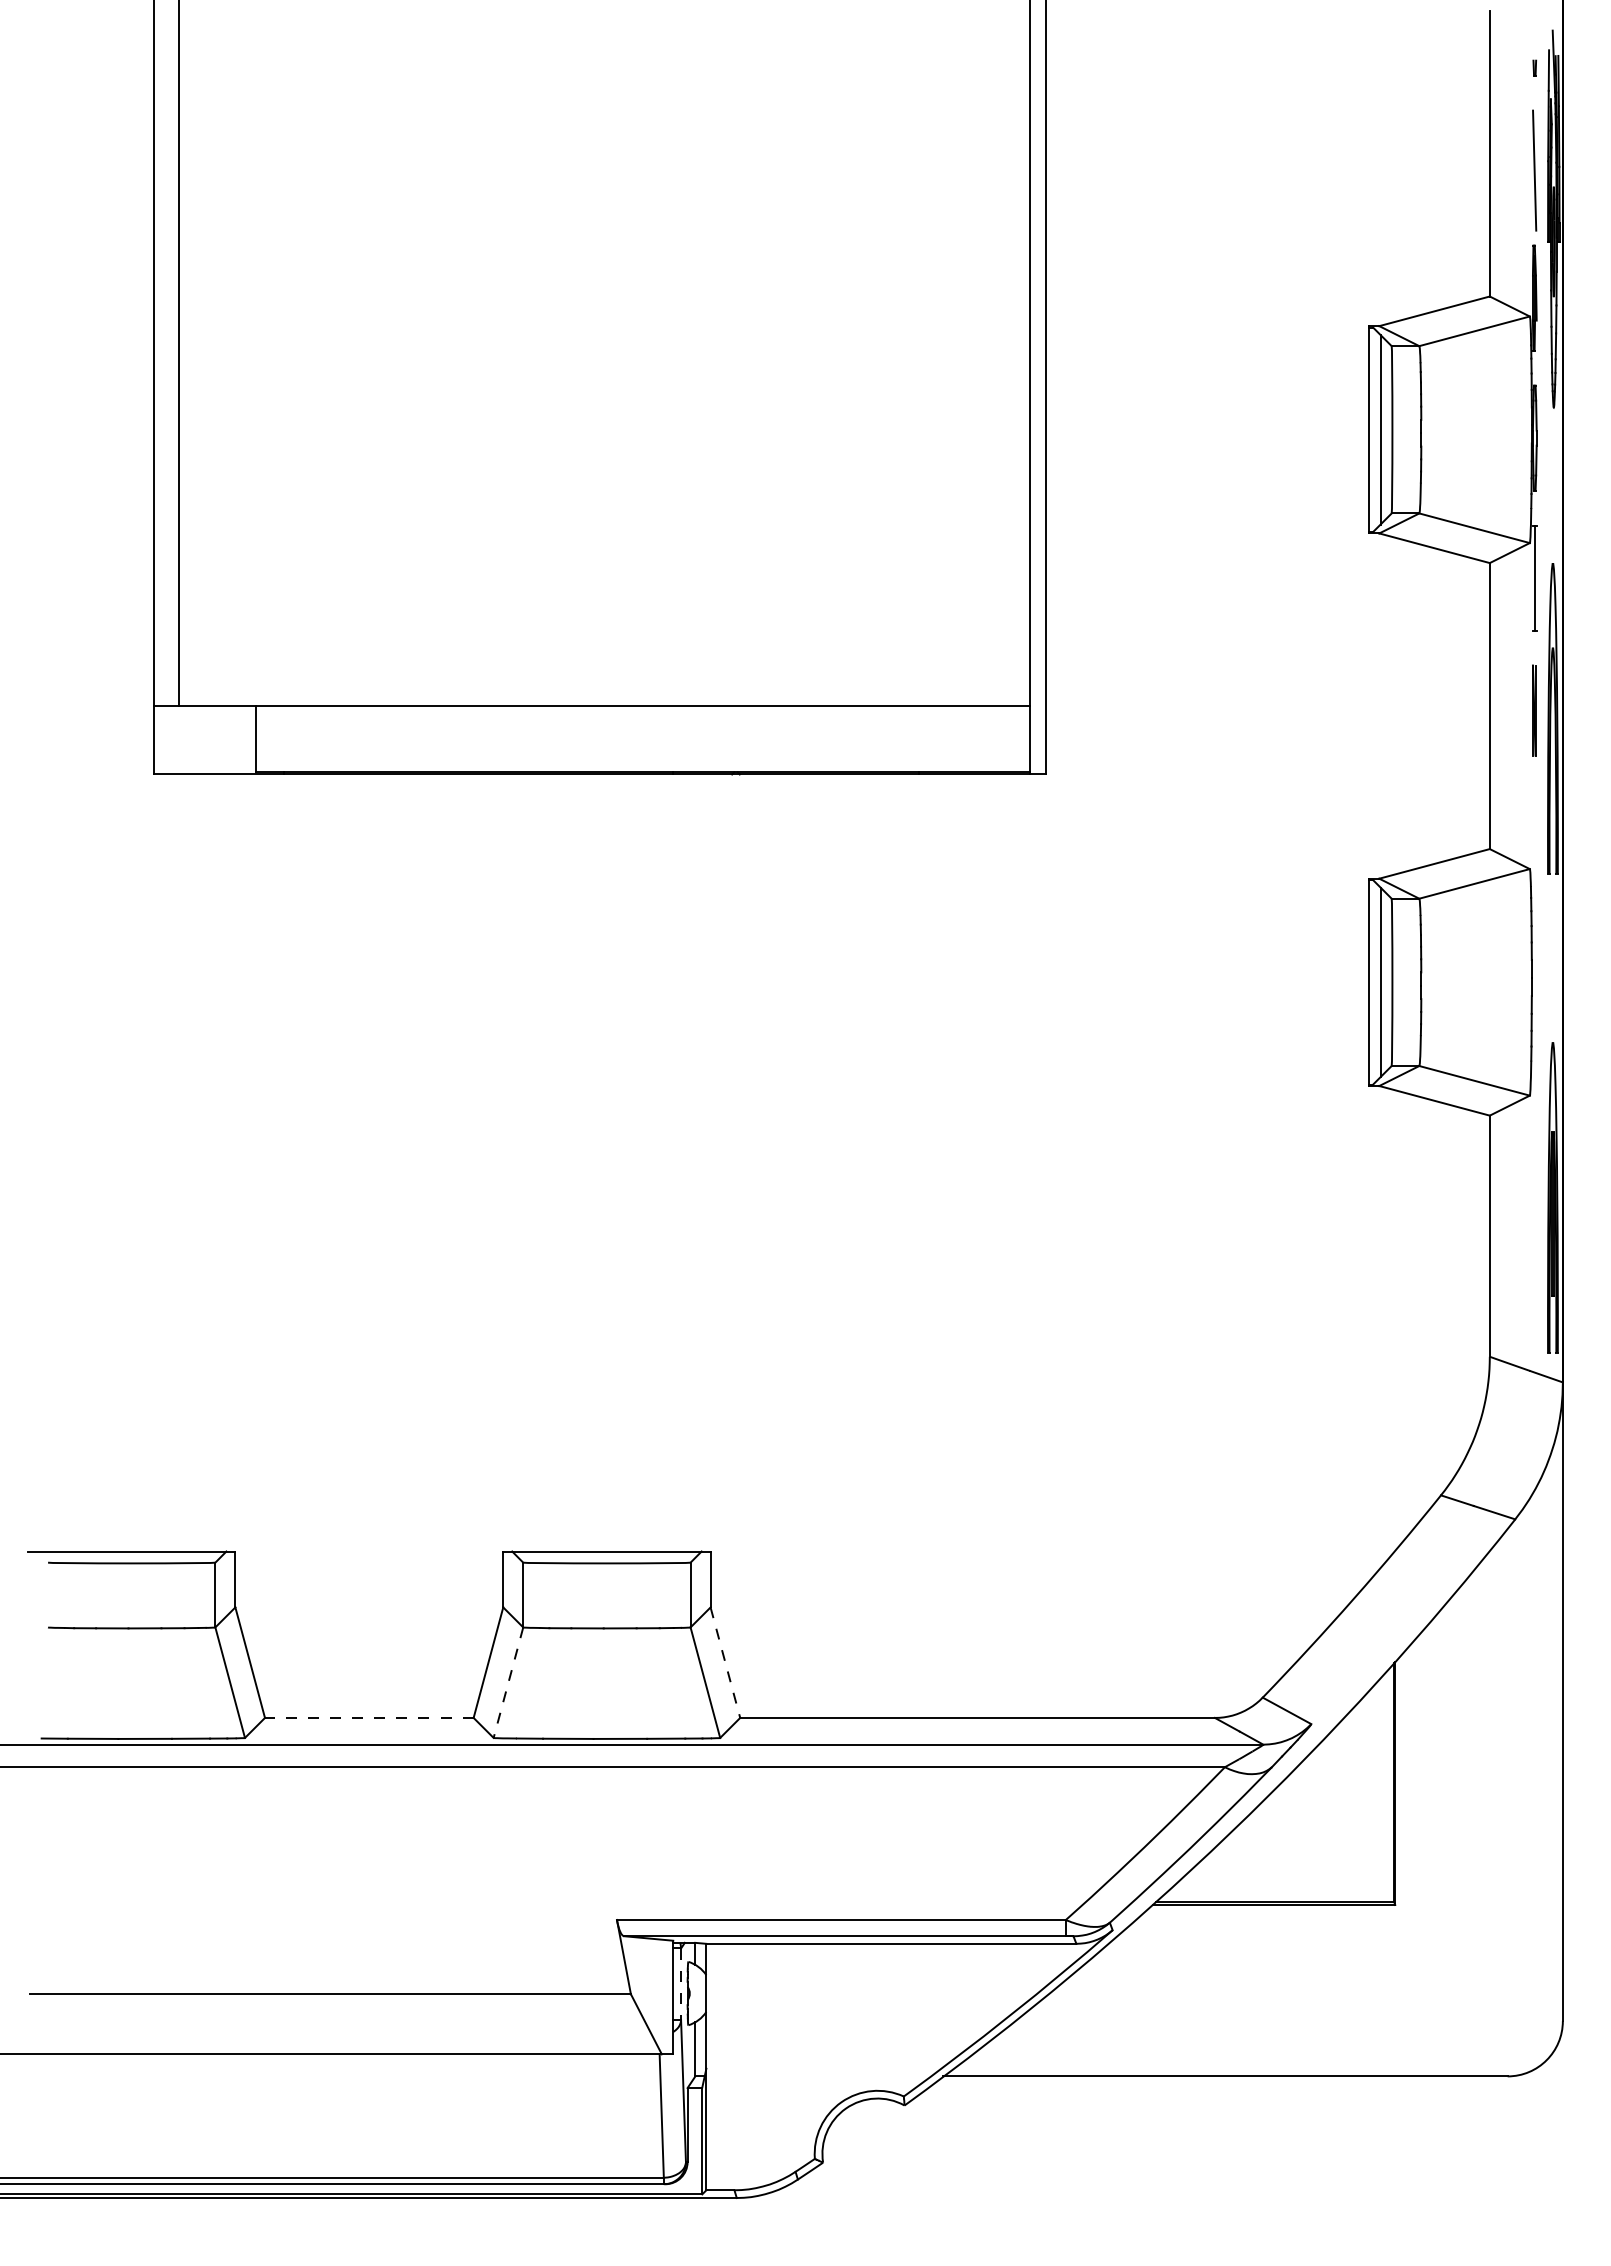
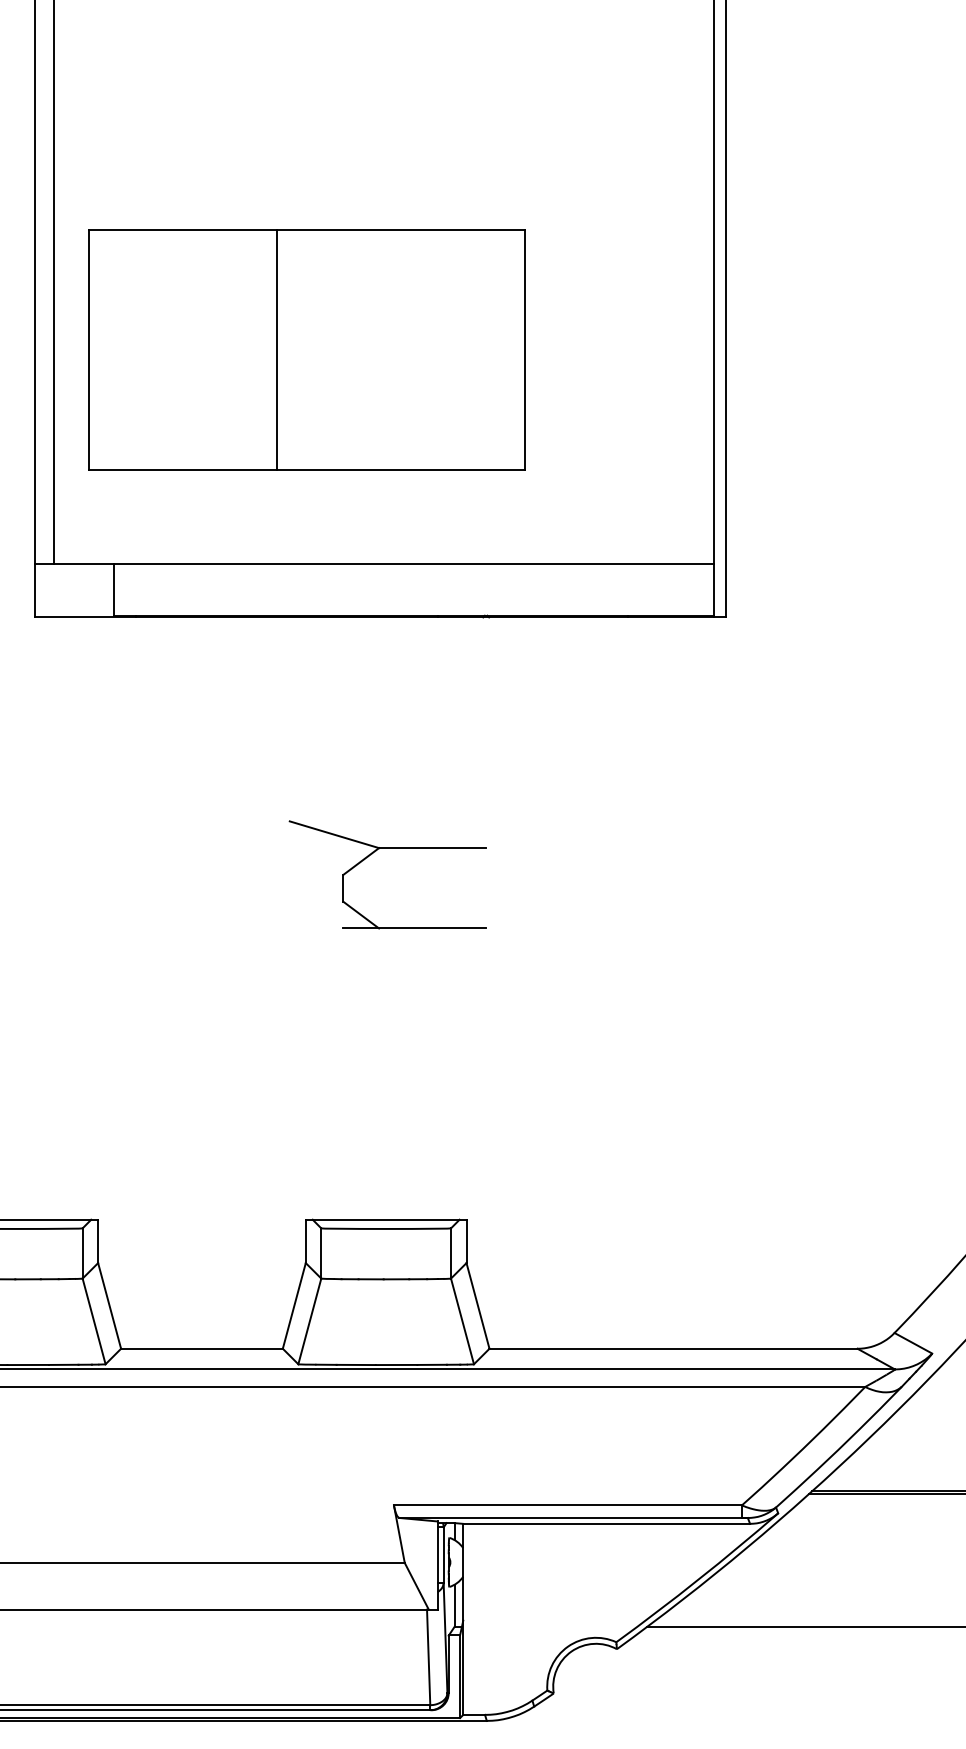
part: (504, 429) -> (306, 349), added
part: (588, 1080) -> (371, 854), added
line: (725, 1663) -> (478, 1306), dashed -> solid
line: (508, 1683) -> (309, 1322), dashed -> solid
line: (368, 1717) -> (201, 1348), dashed -> solid
line: (681, 1984) -> (443, 1555), dashed -> solid

